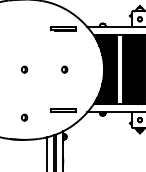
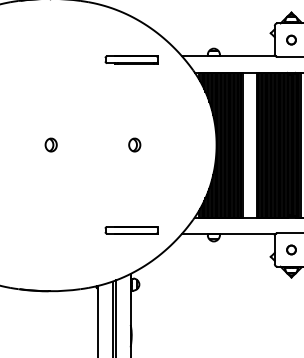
part: (24, 117) -> (51, 244), removed

